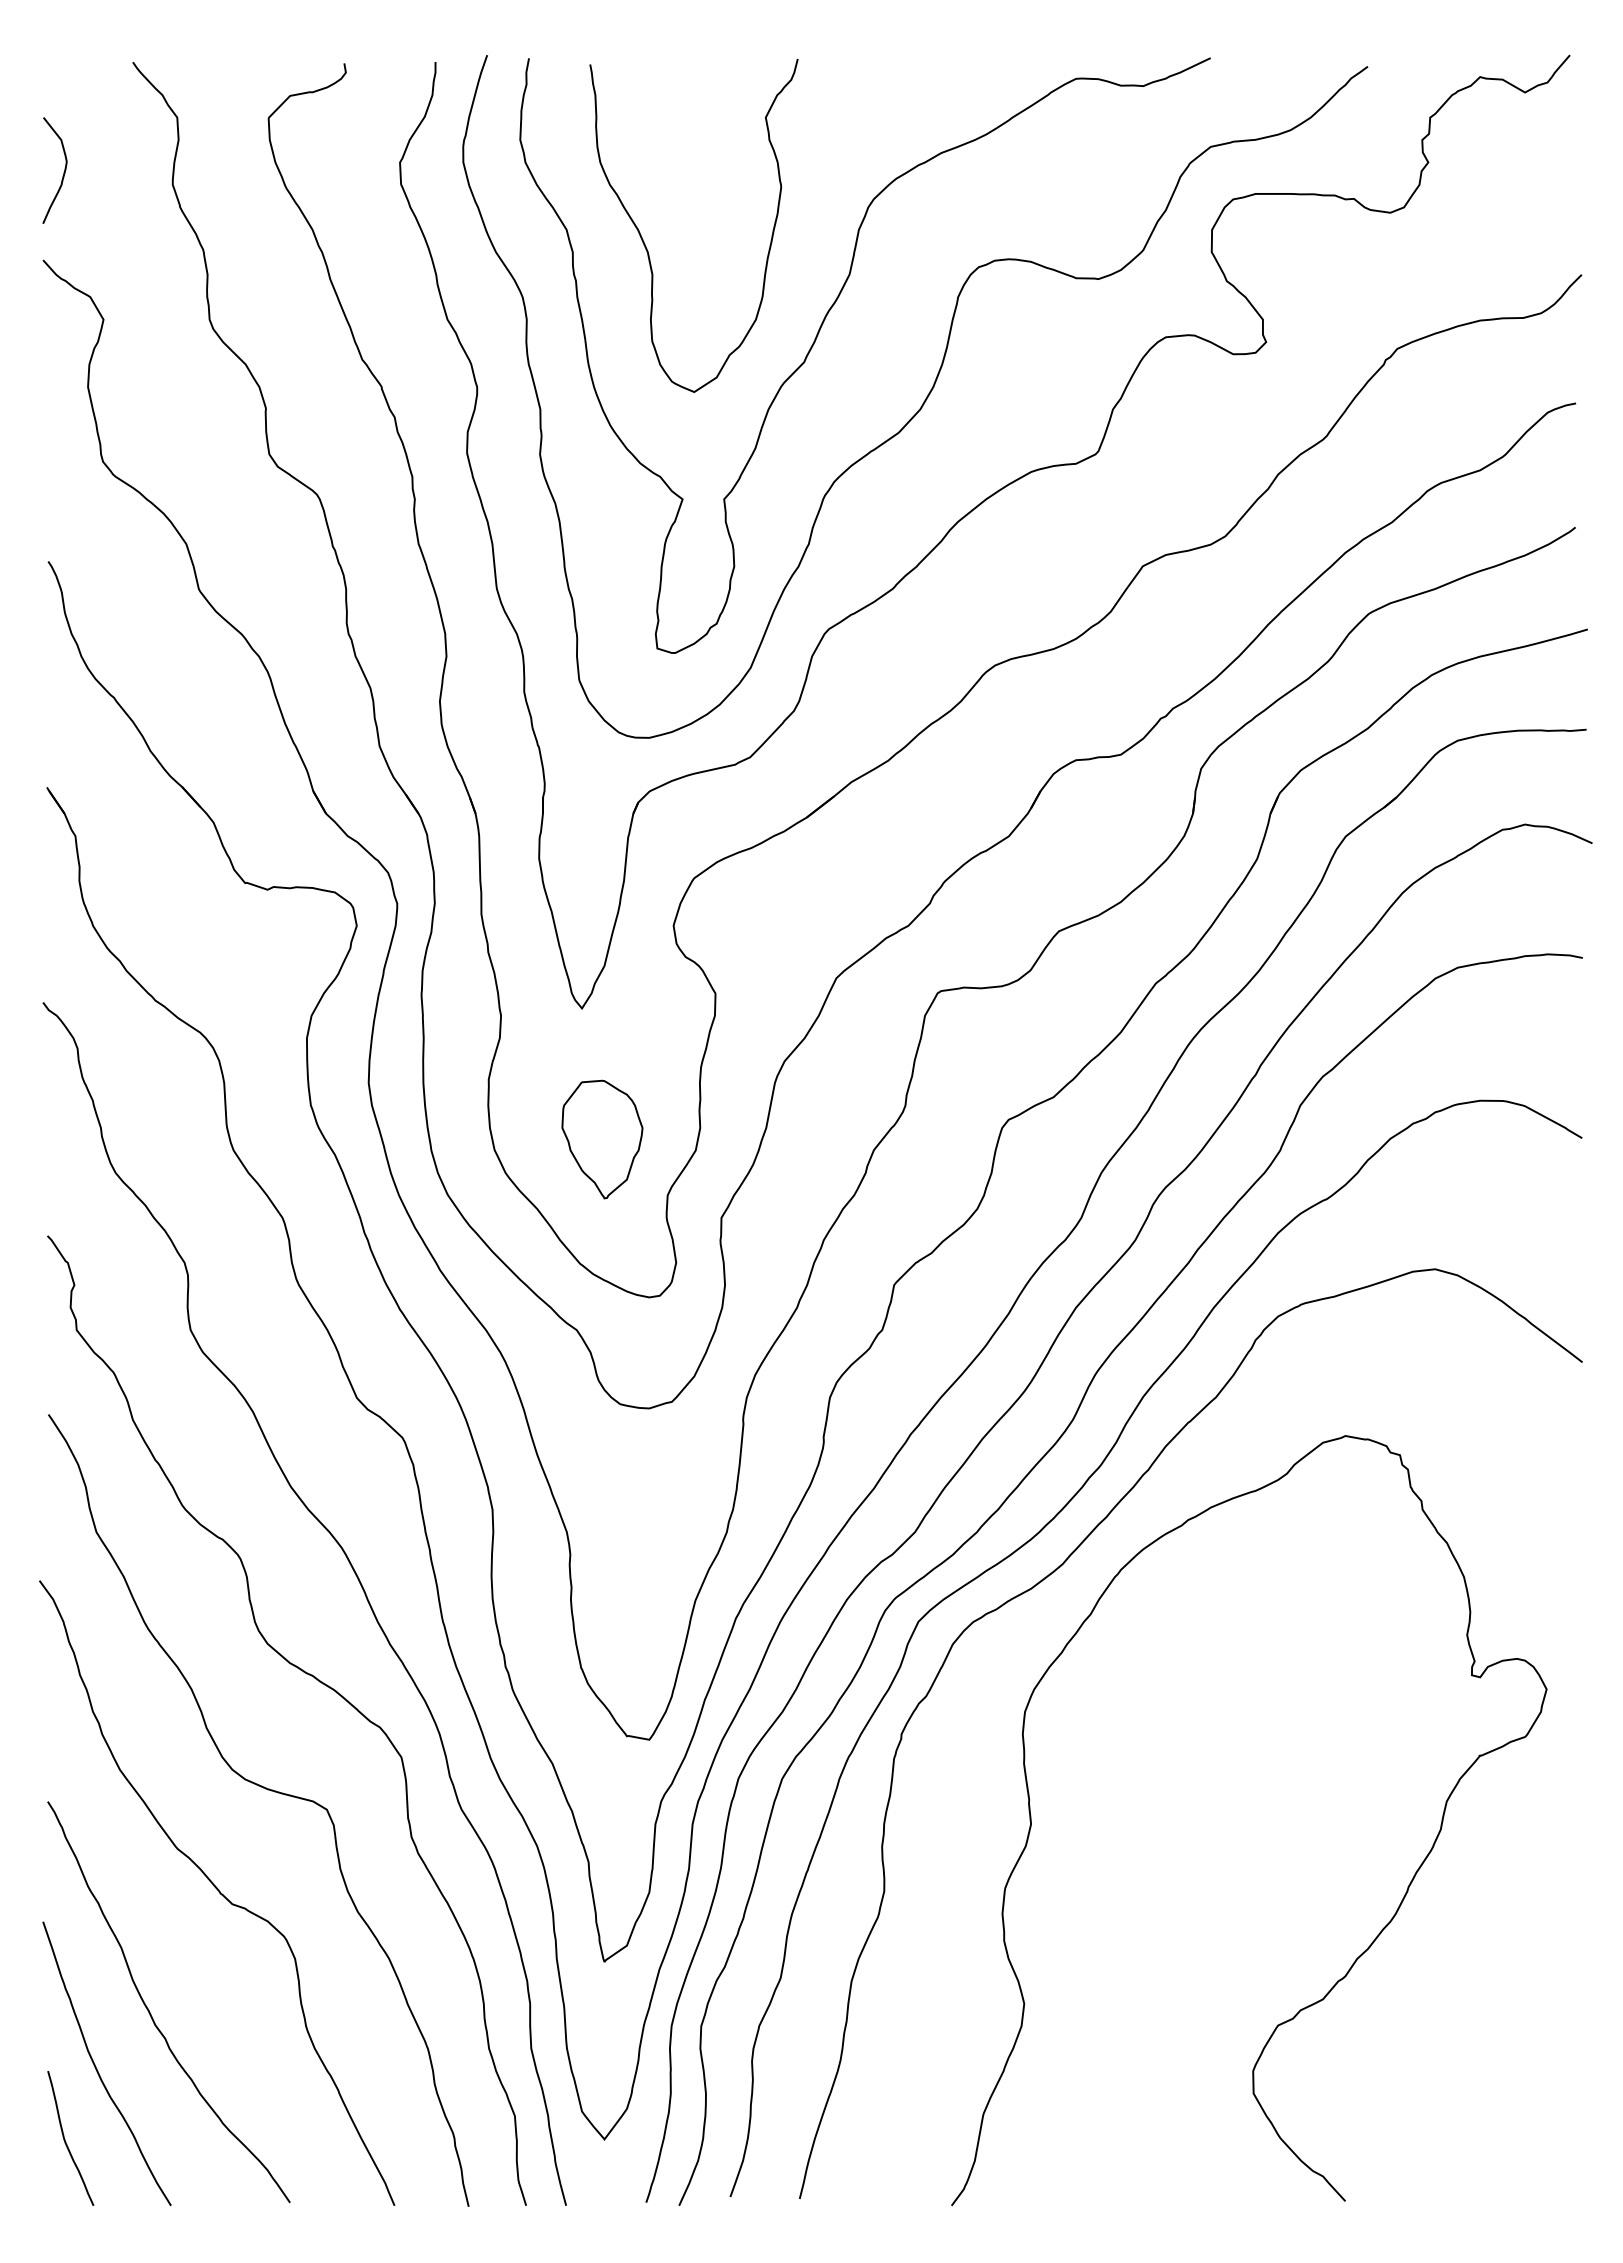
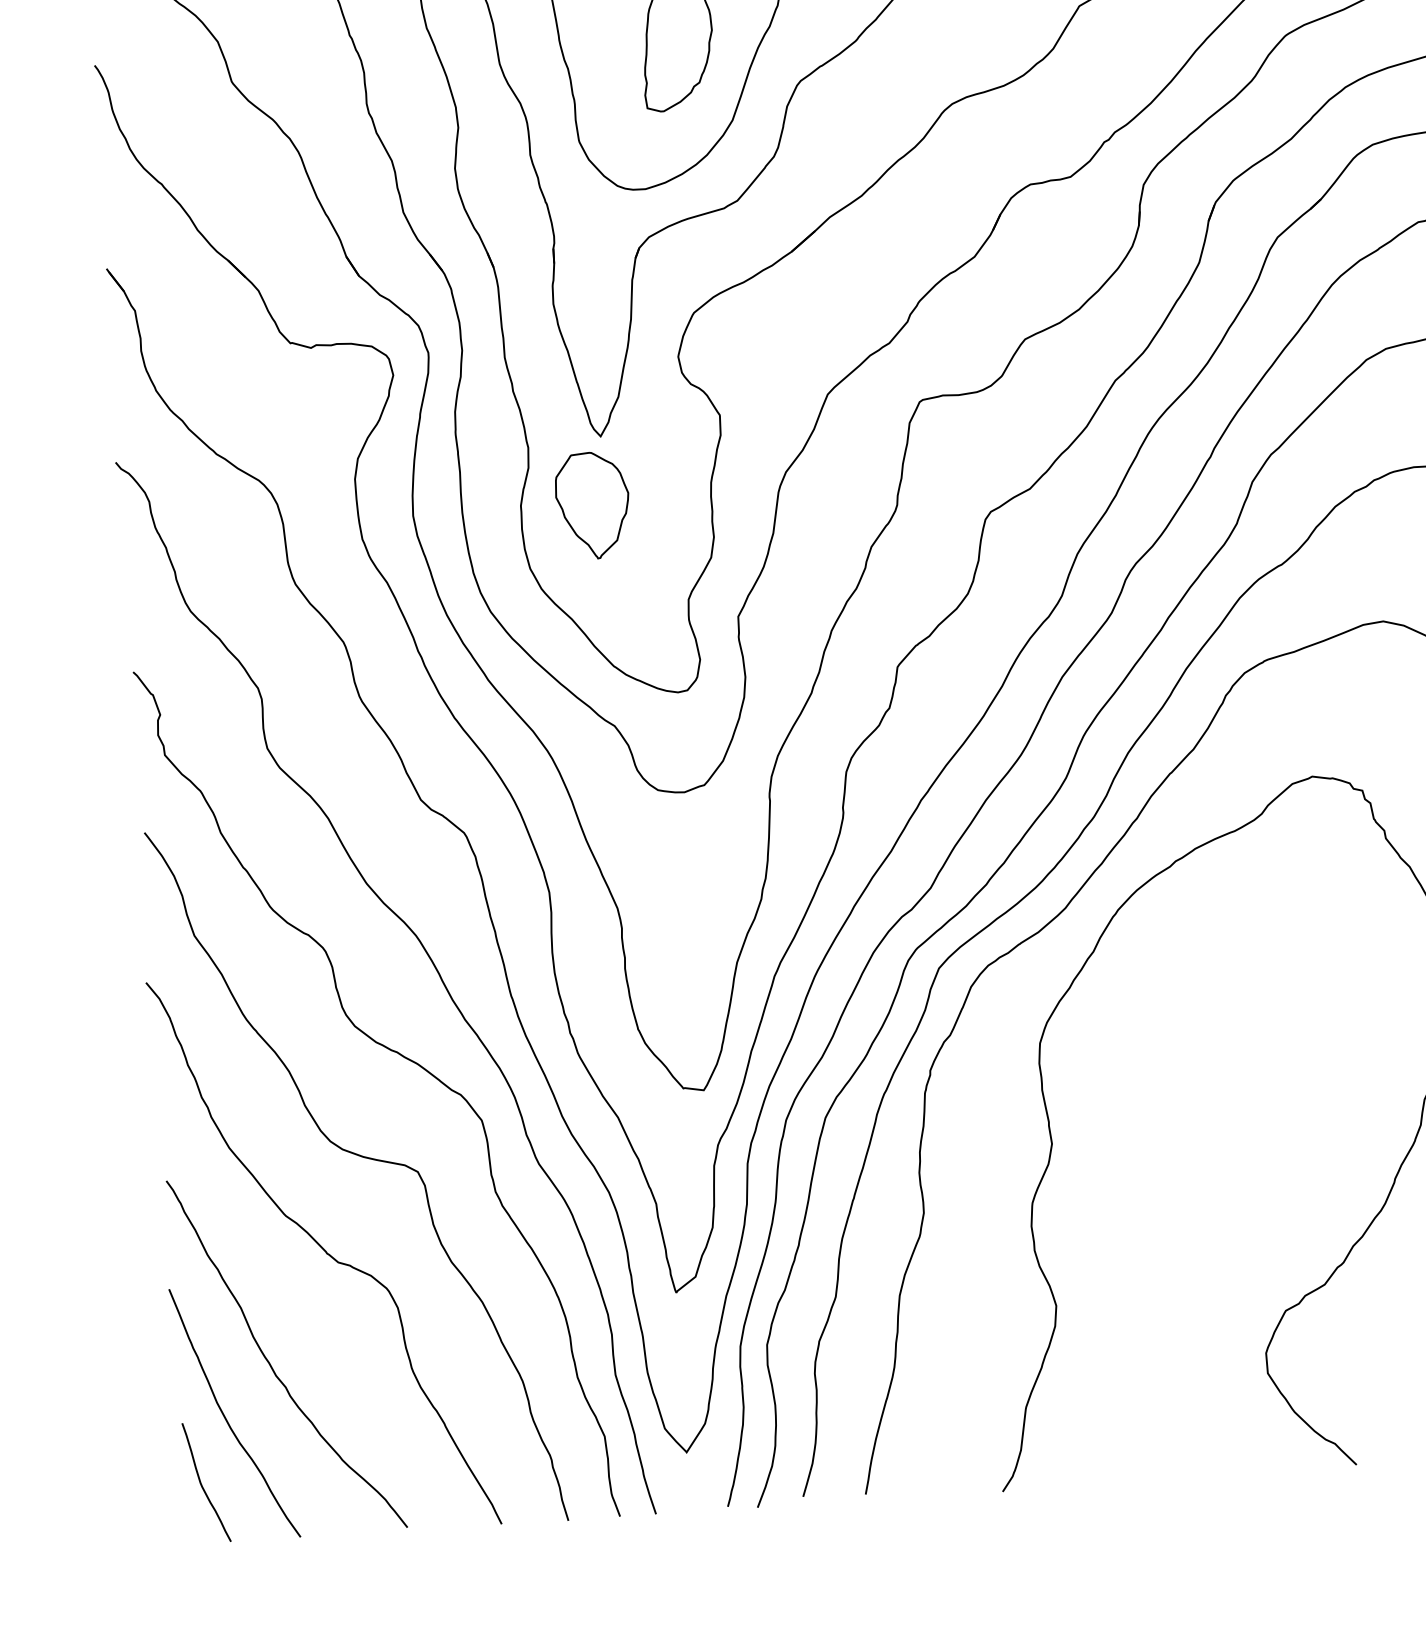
part: (602, 1139) -> (592, 505), moved

